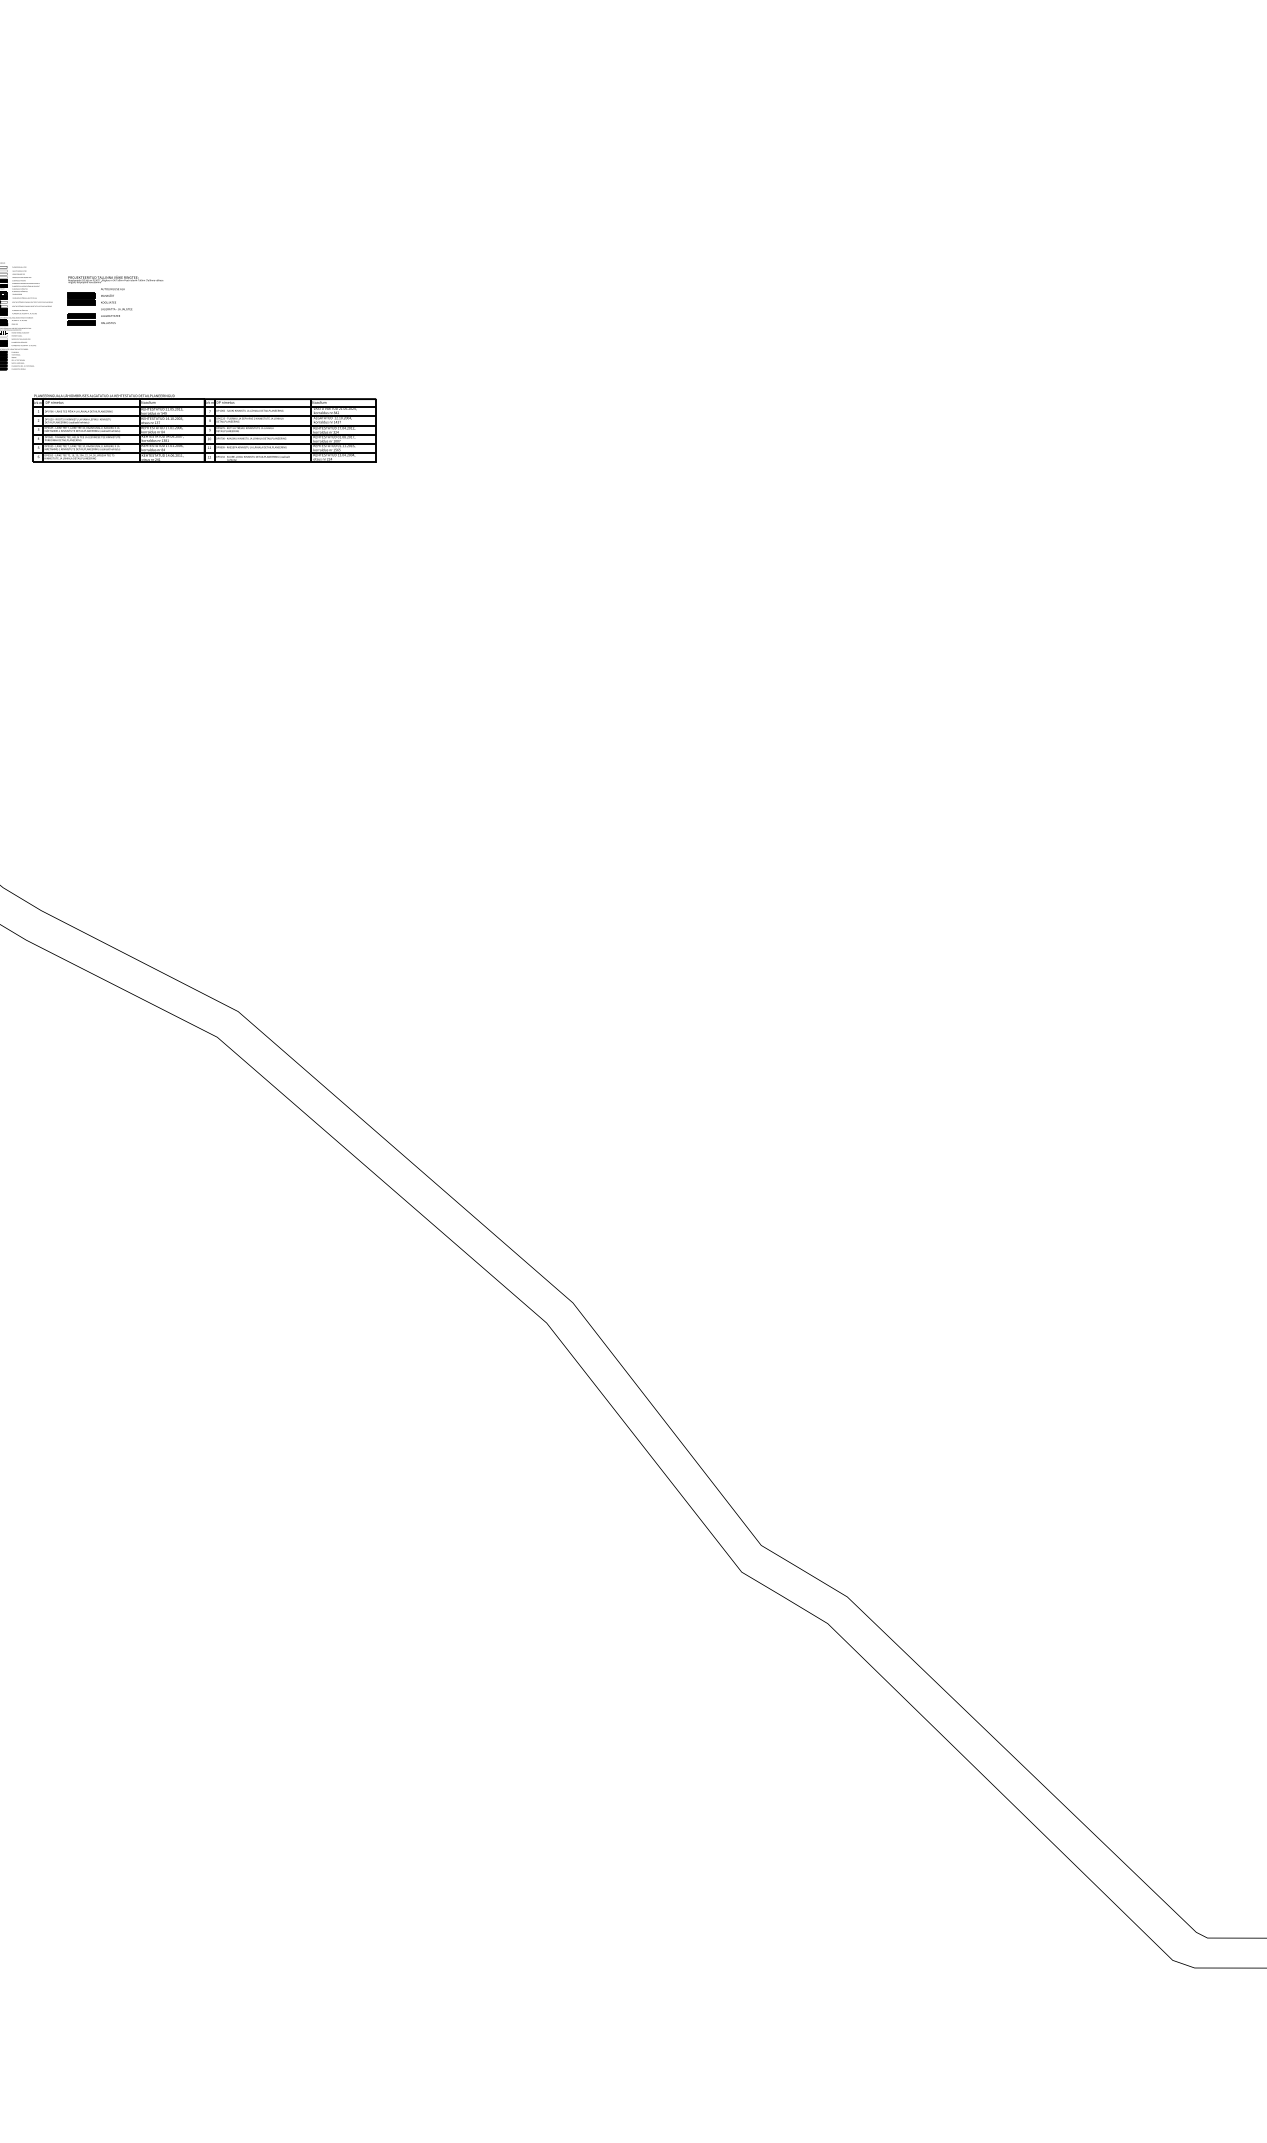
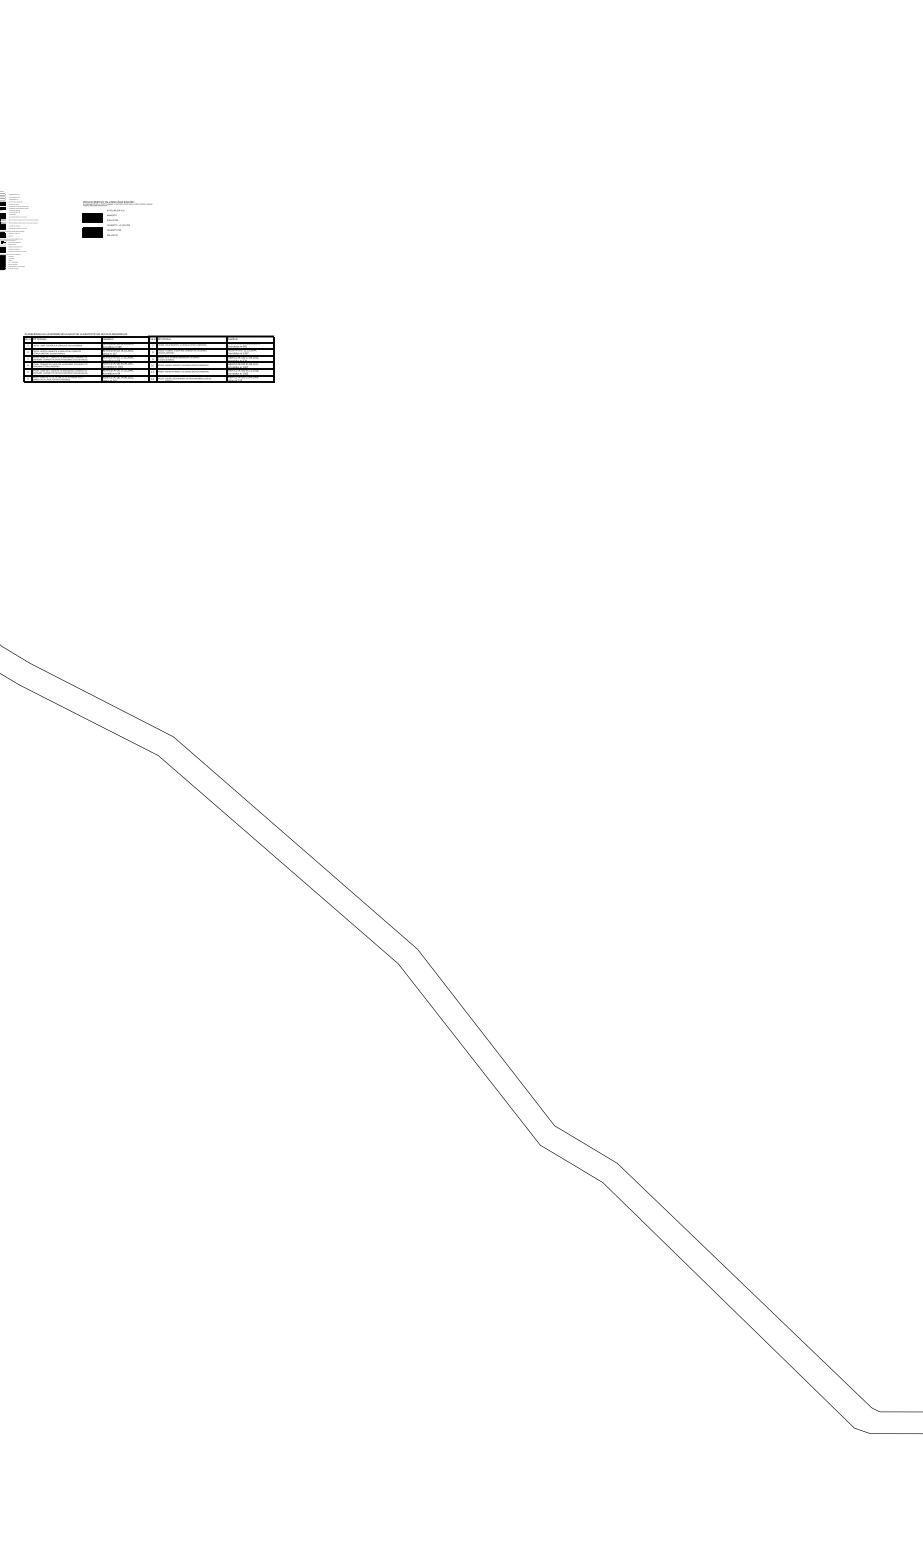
part: (115, 300) -> (117, 218), moved
part: (204, 428) -> (148, 357), moved

